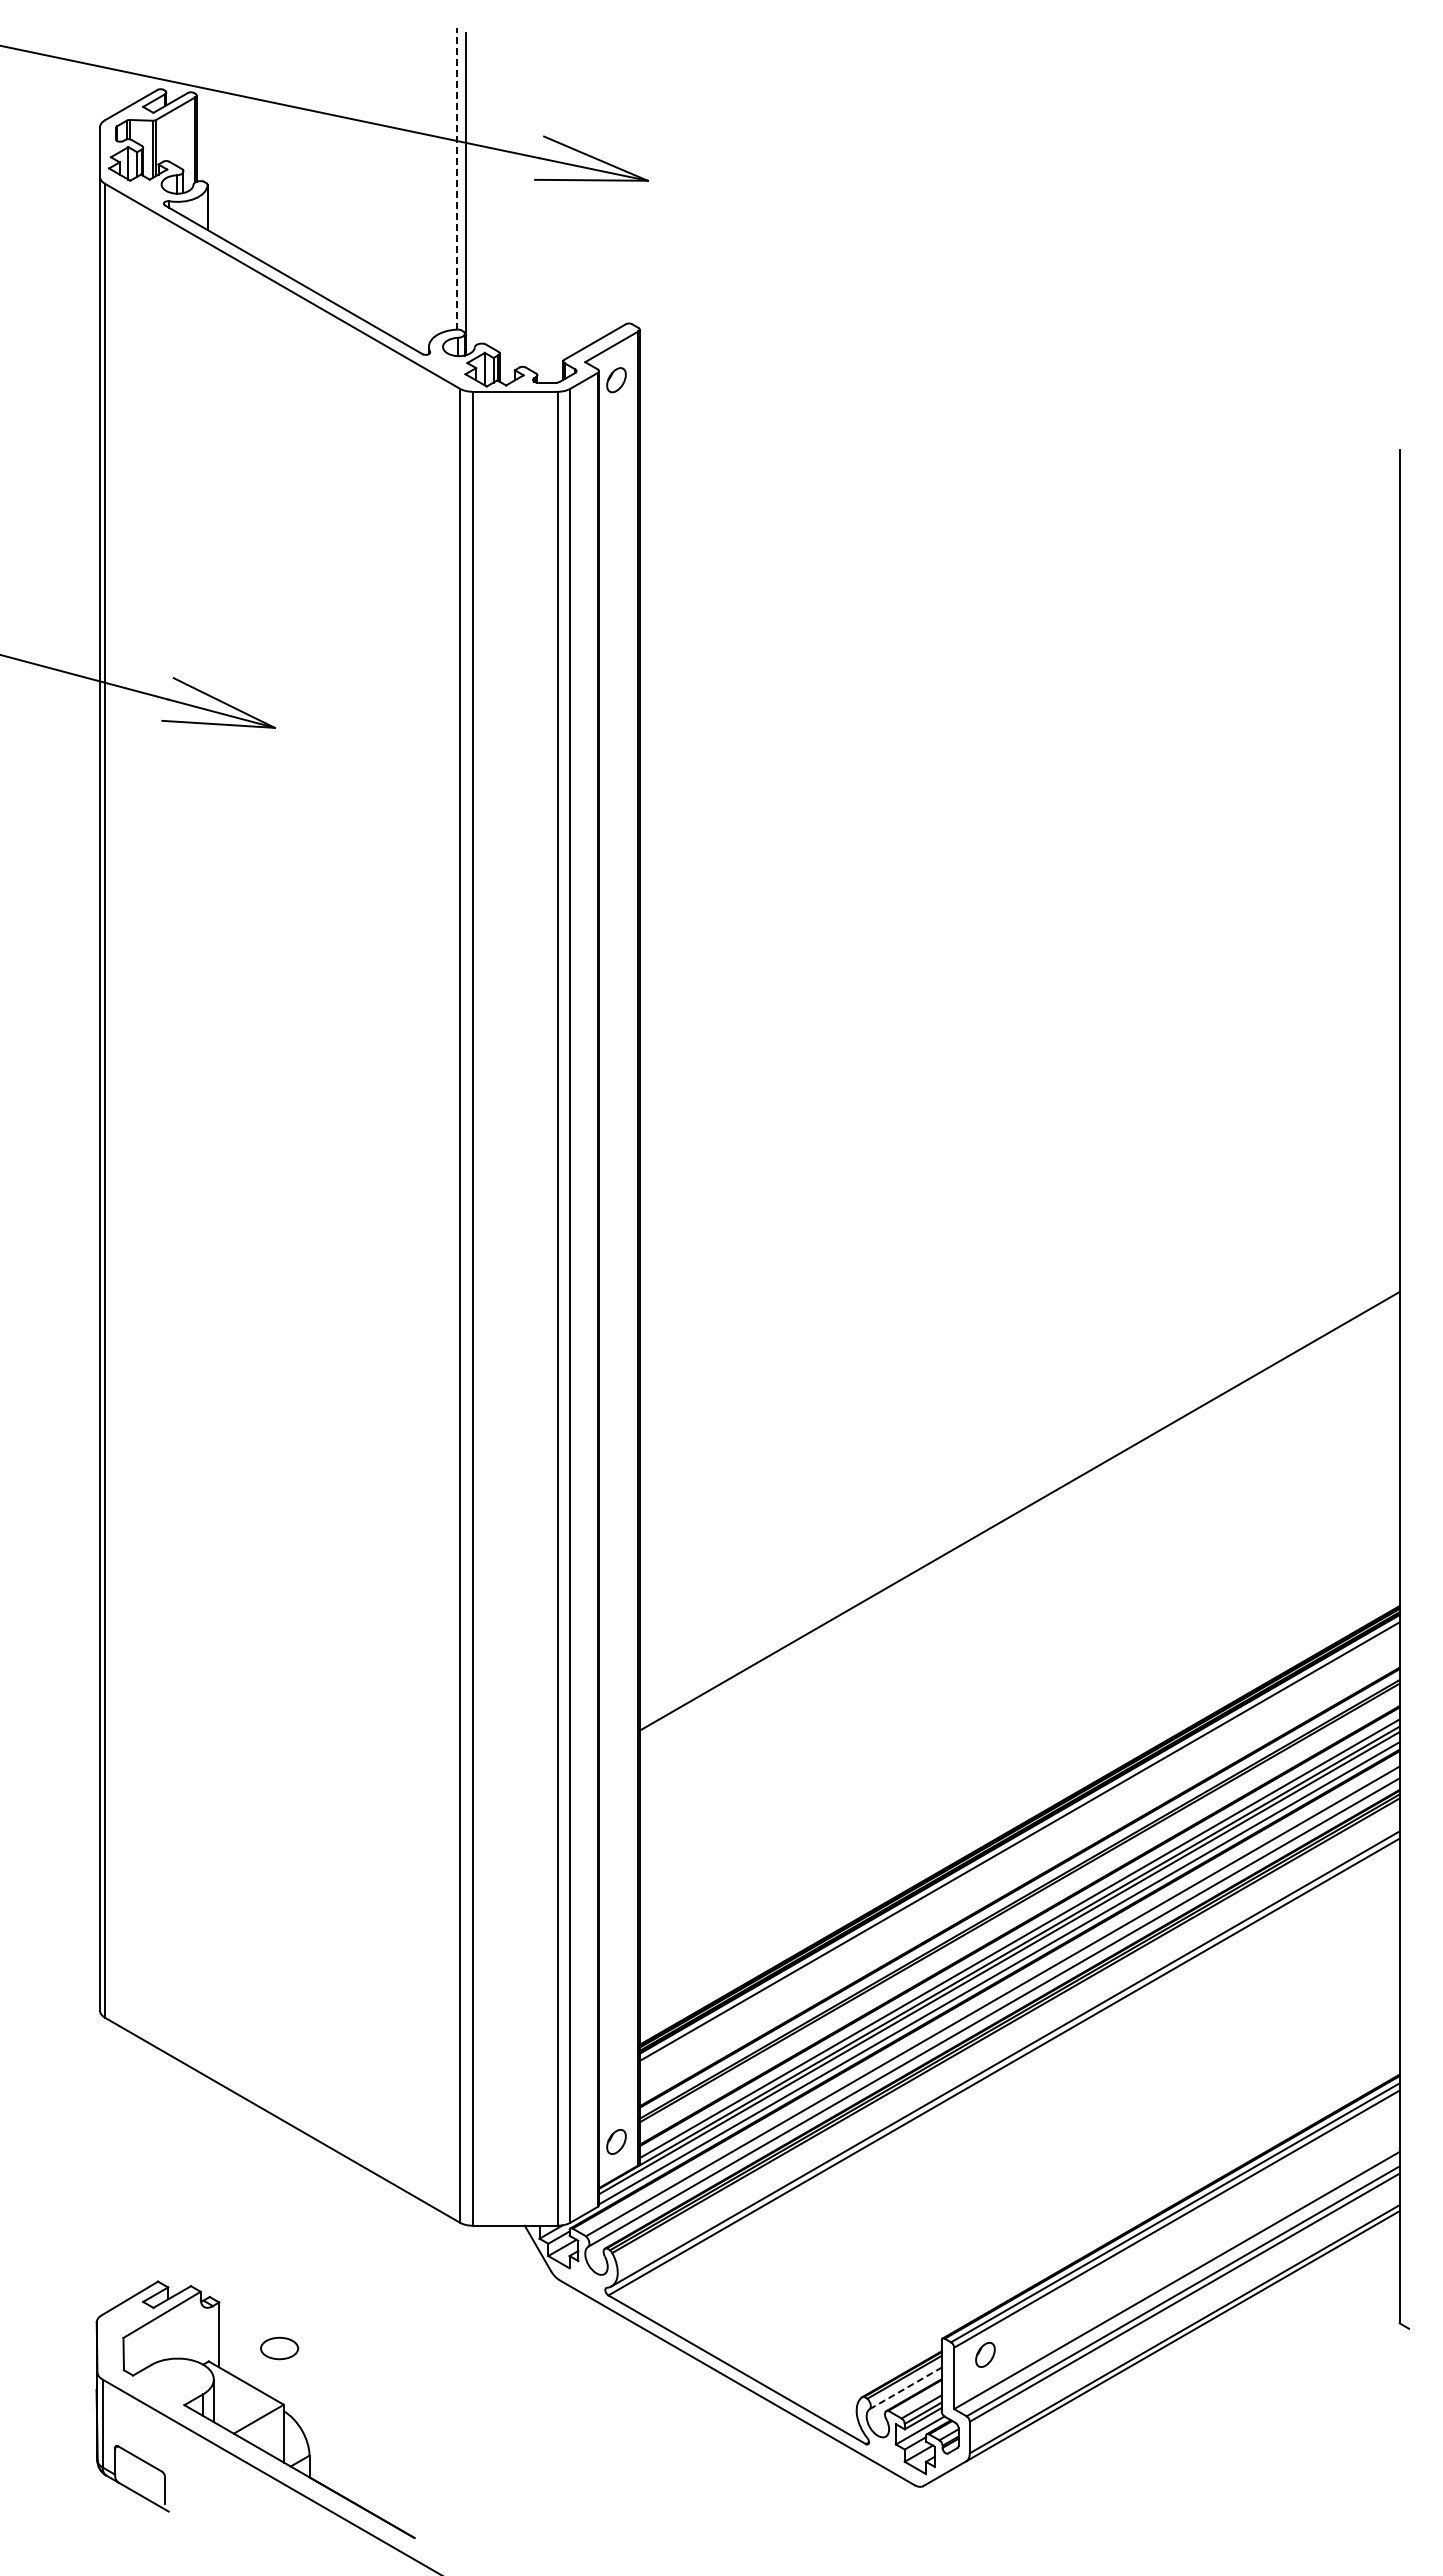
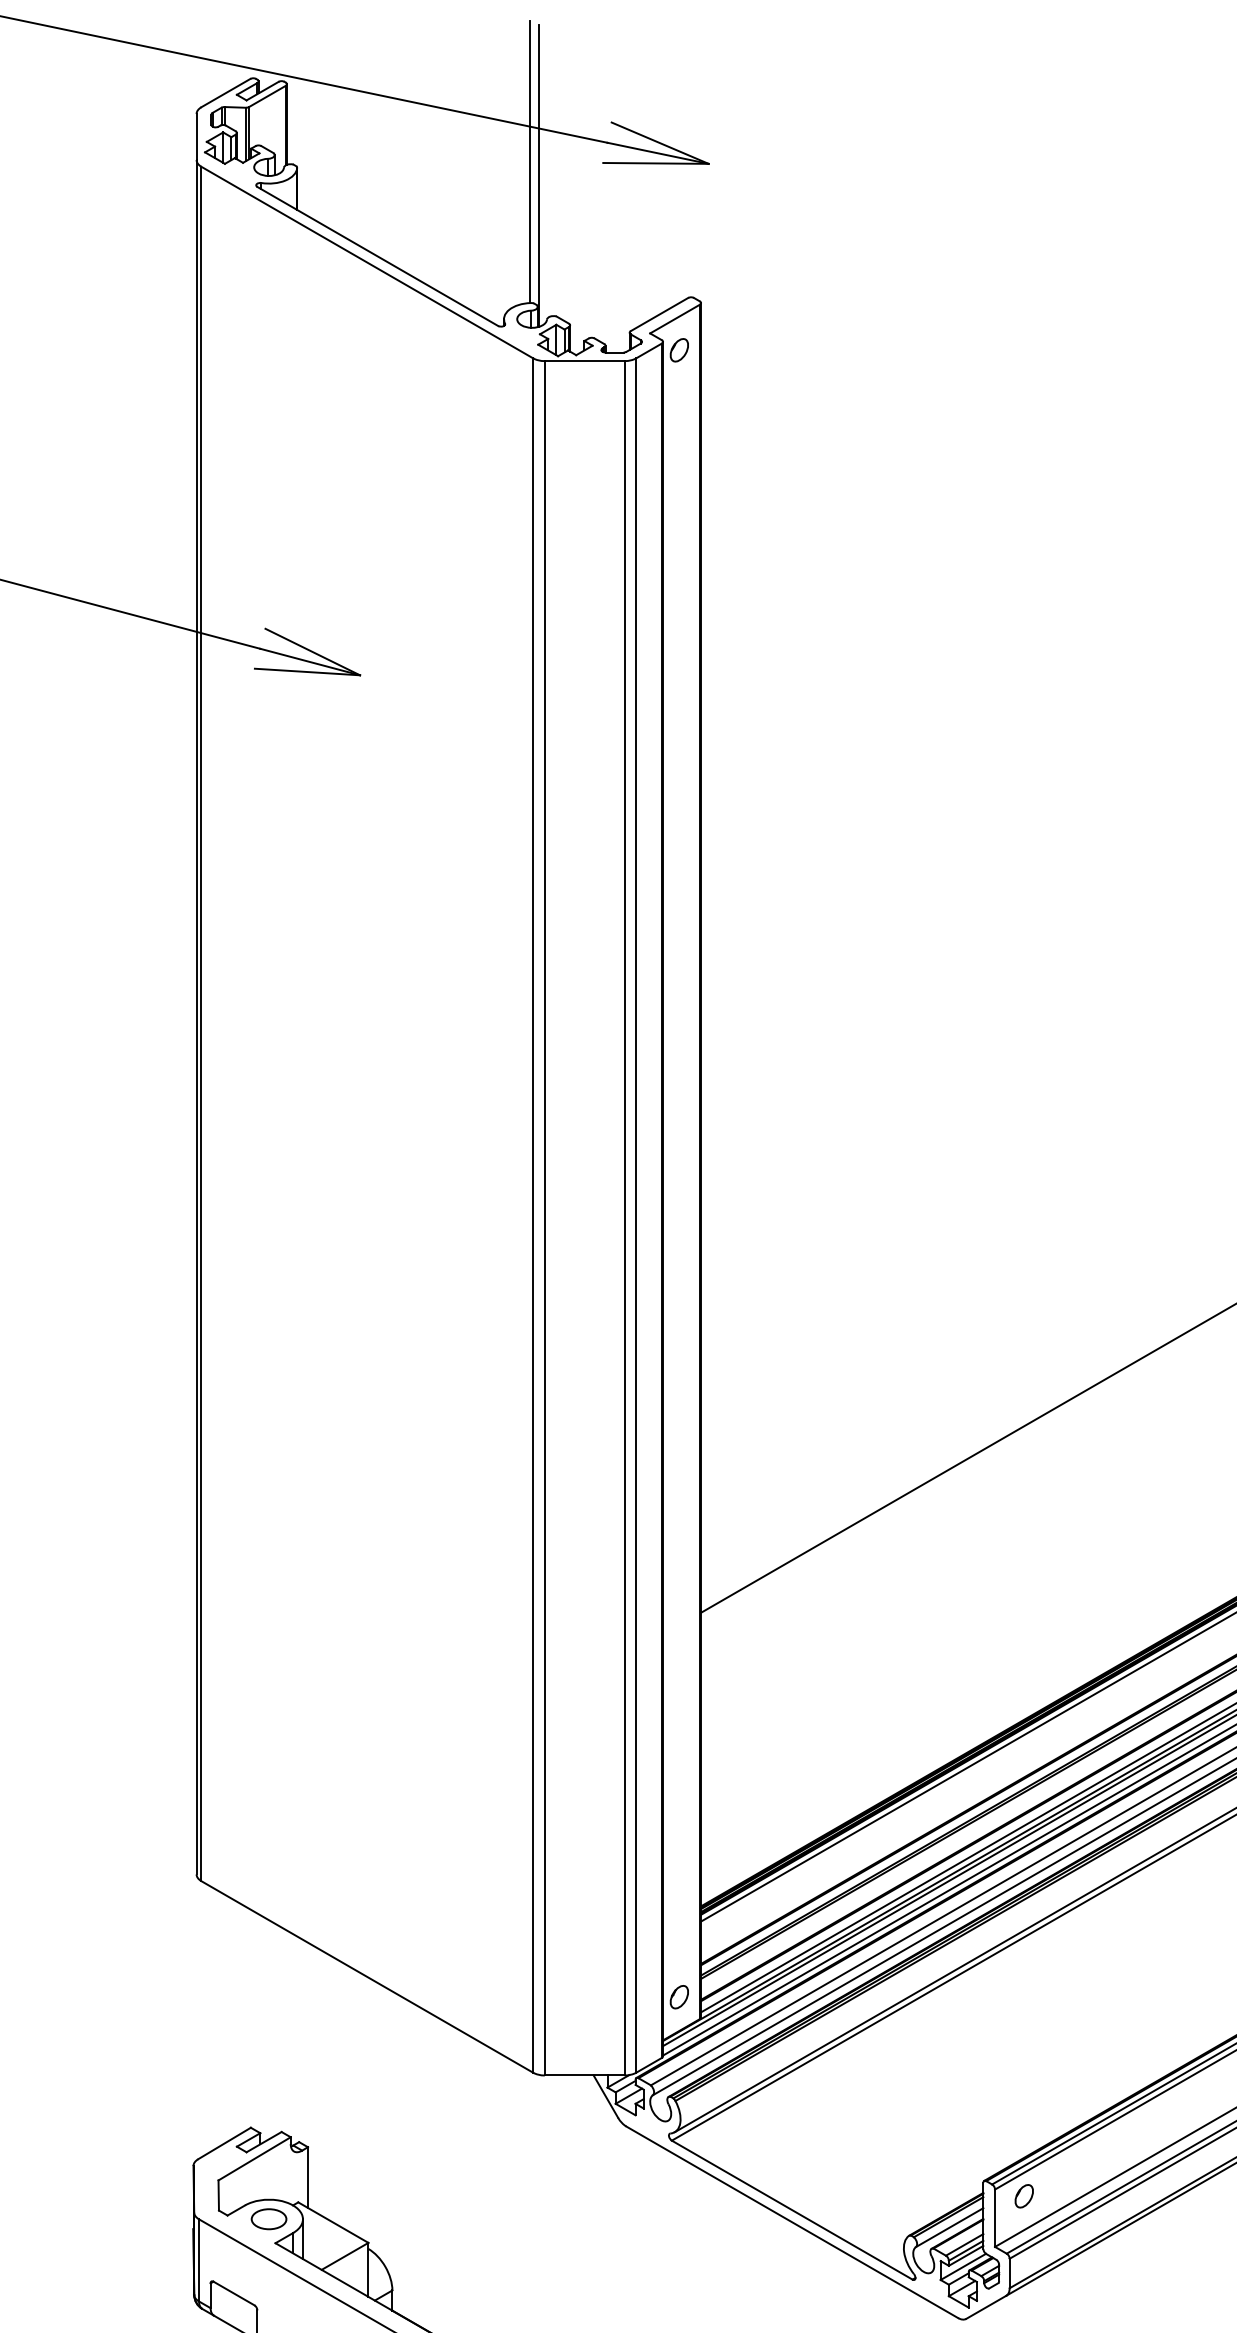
line: (457, 178) -> (530, 161), dashed -> solid
part: (279, 2348) -> (269, 2219), moved
line: (905, 2388) -> (949, 2227), dashed -> solid

